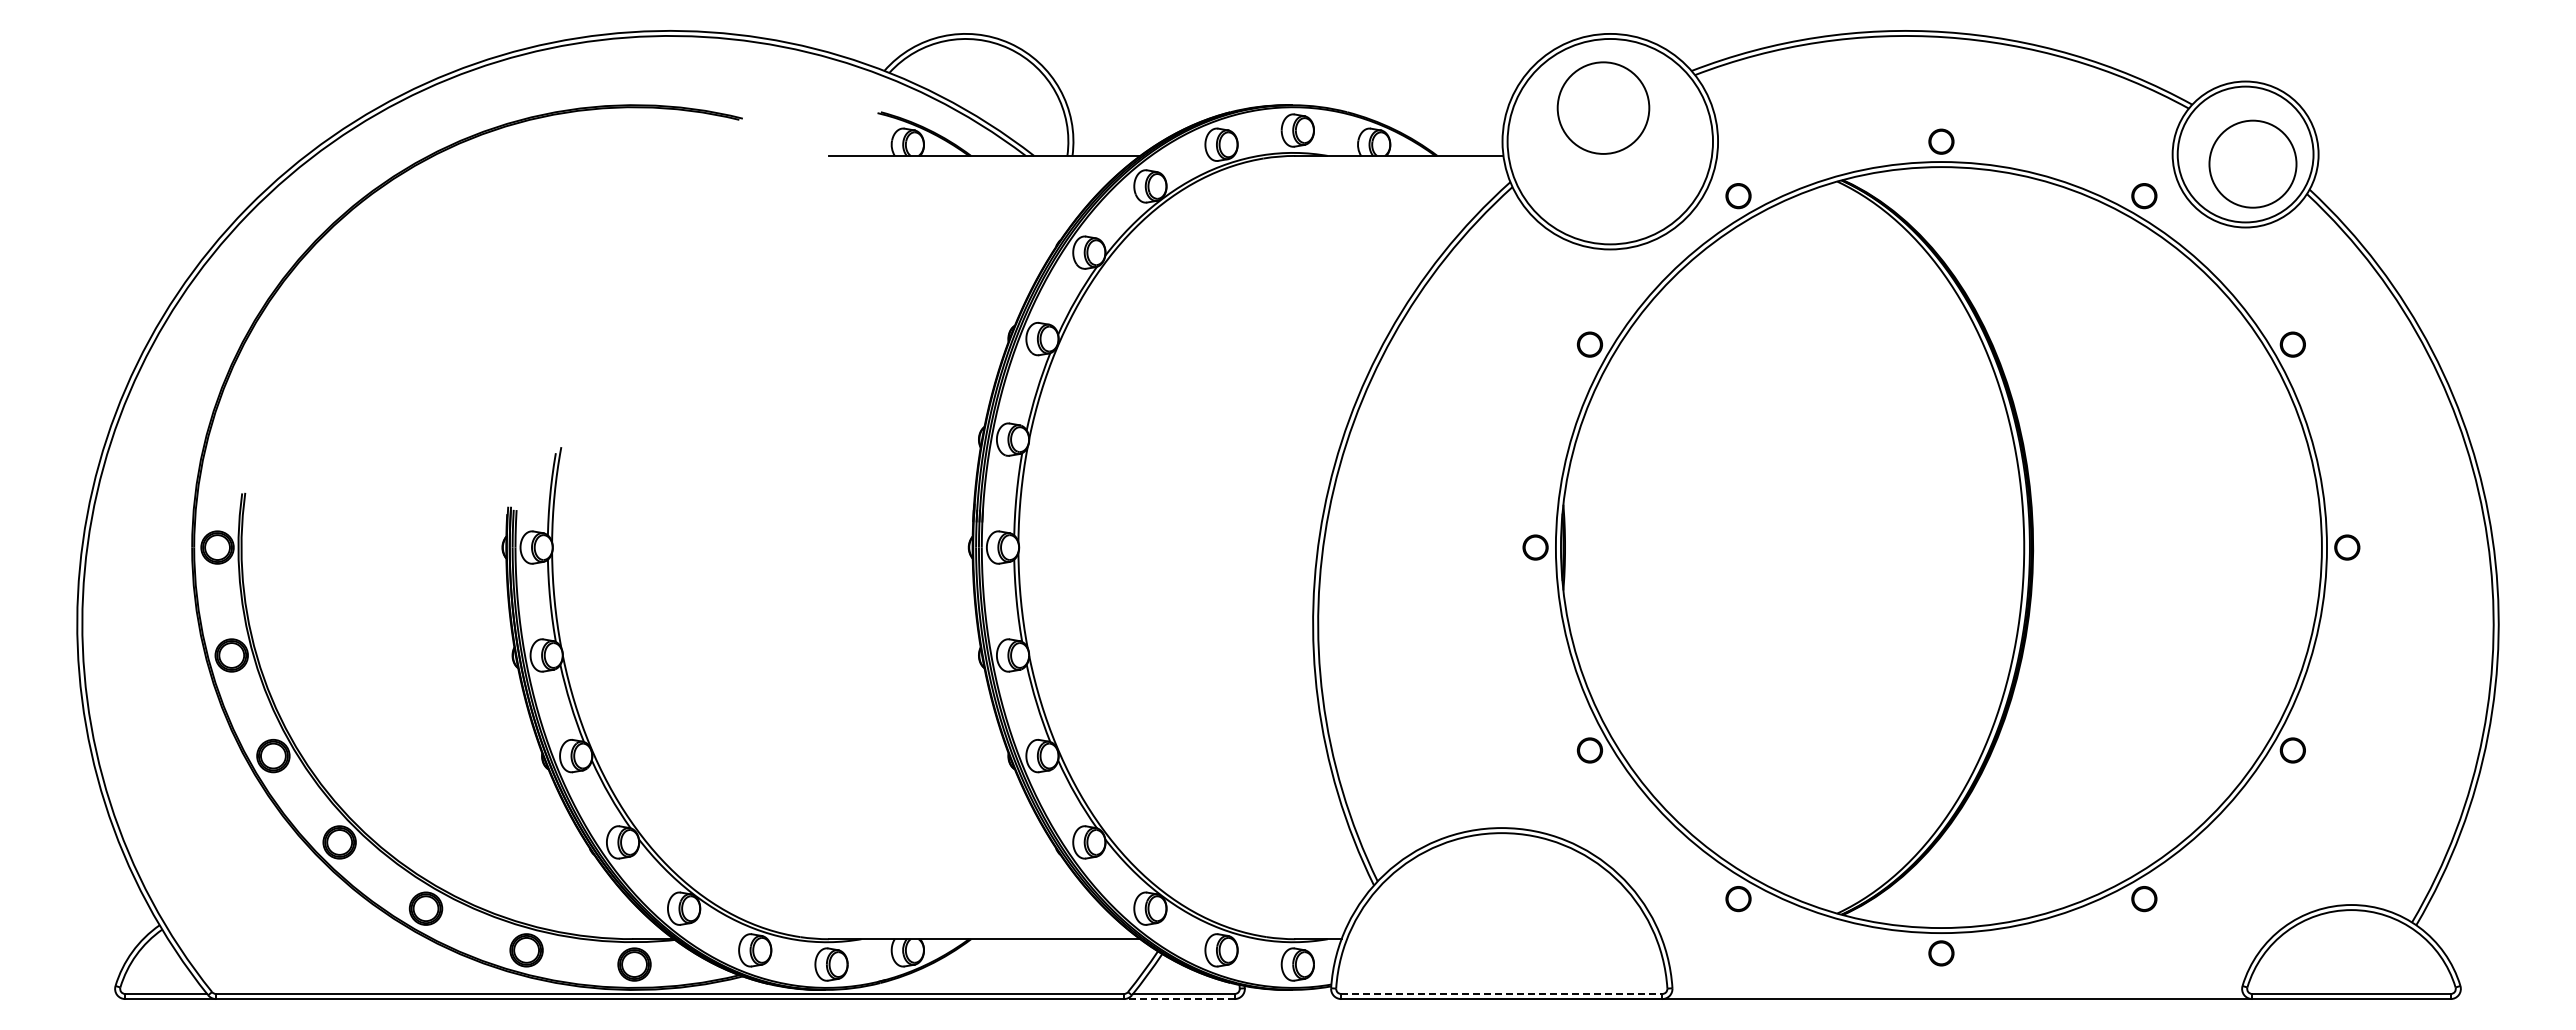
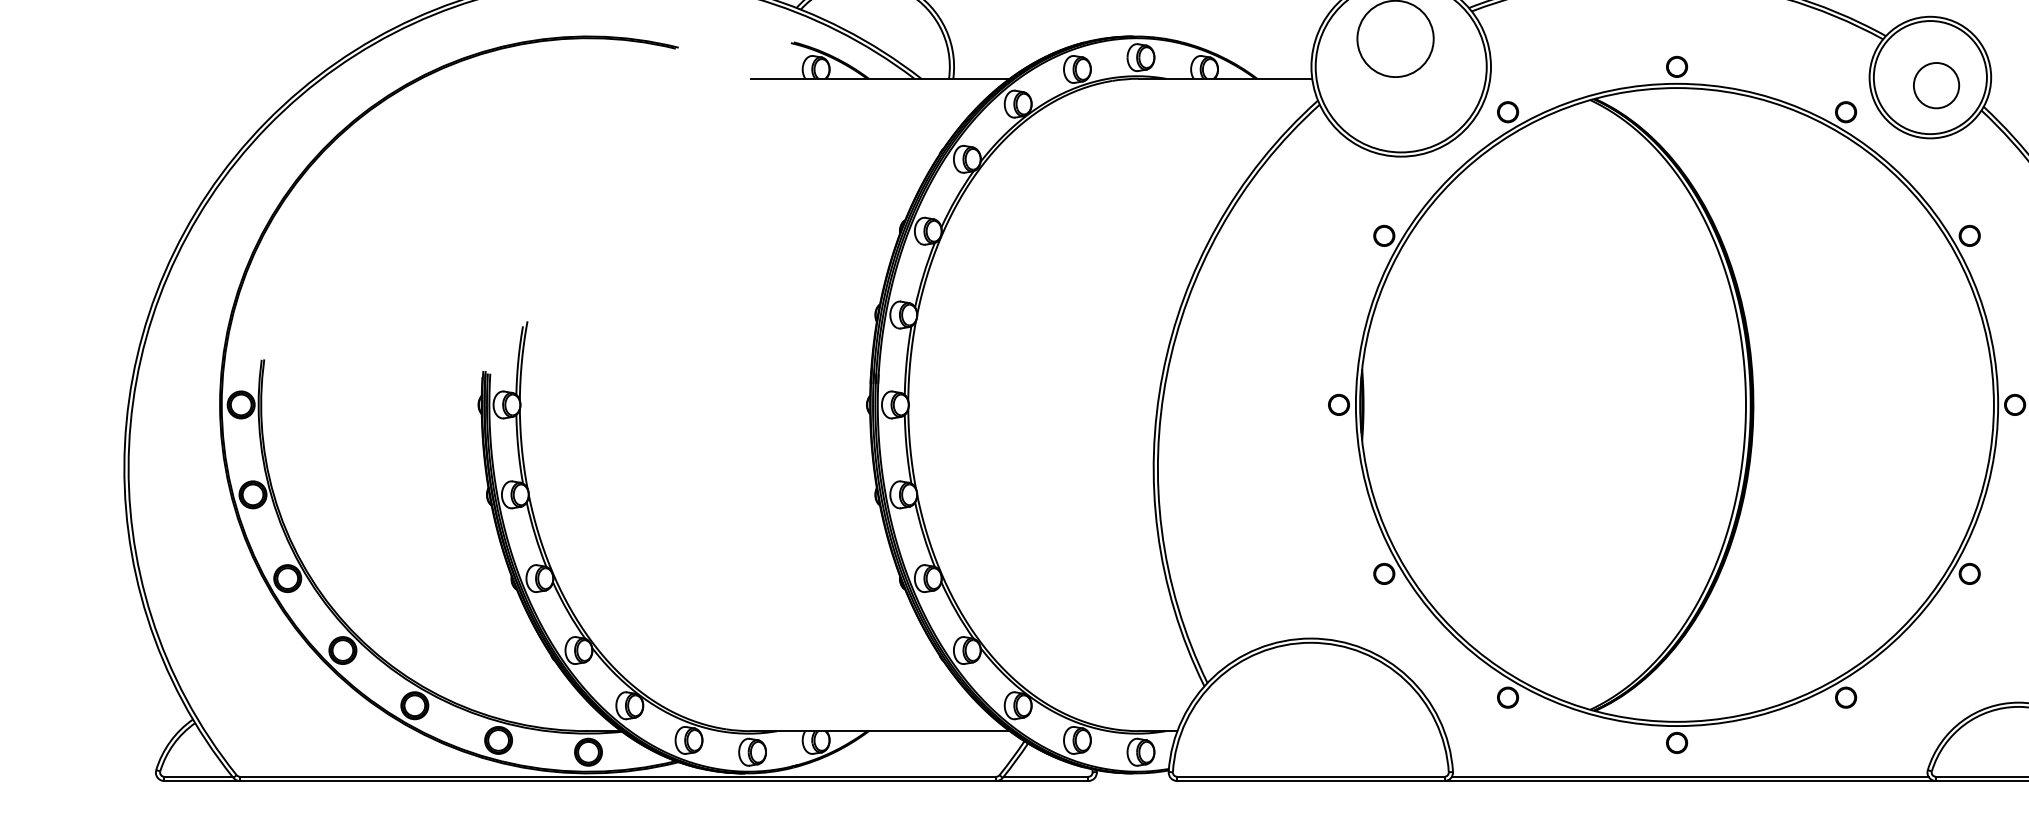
circle: (2252, 164) -> (1936, 85), size x0.62
line: (1501, 994) -> (1310, 777), dashed -> solid
line: (1957, 994) -> (1690, 777), added
line: (1178, 999) -> (1041, 781), dashed -> solid

